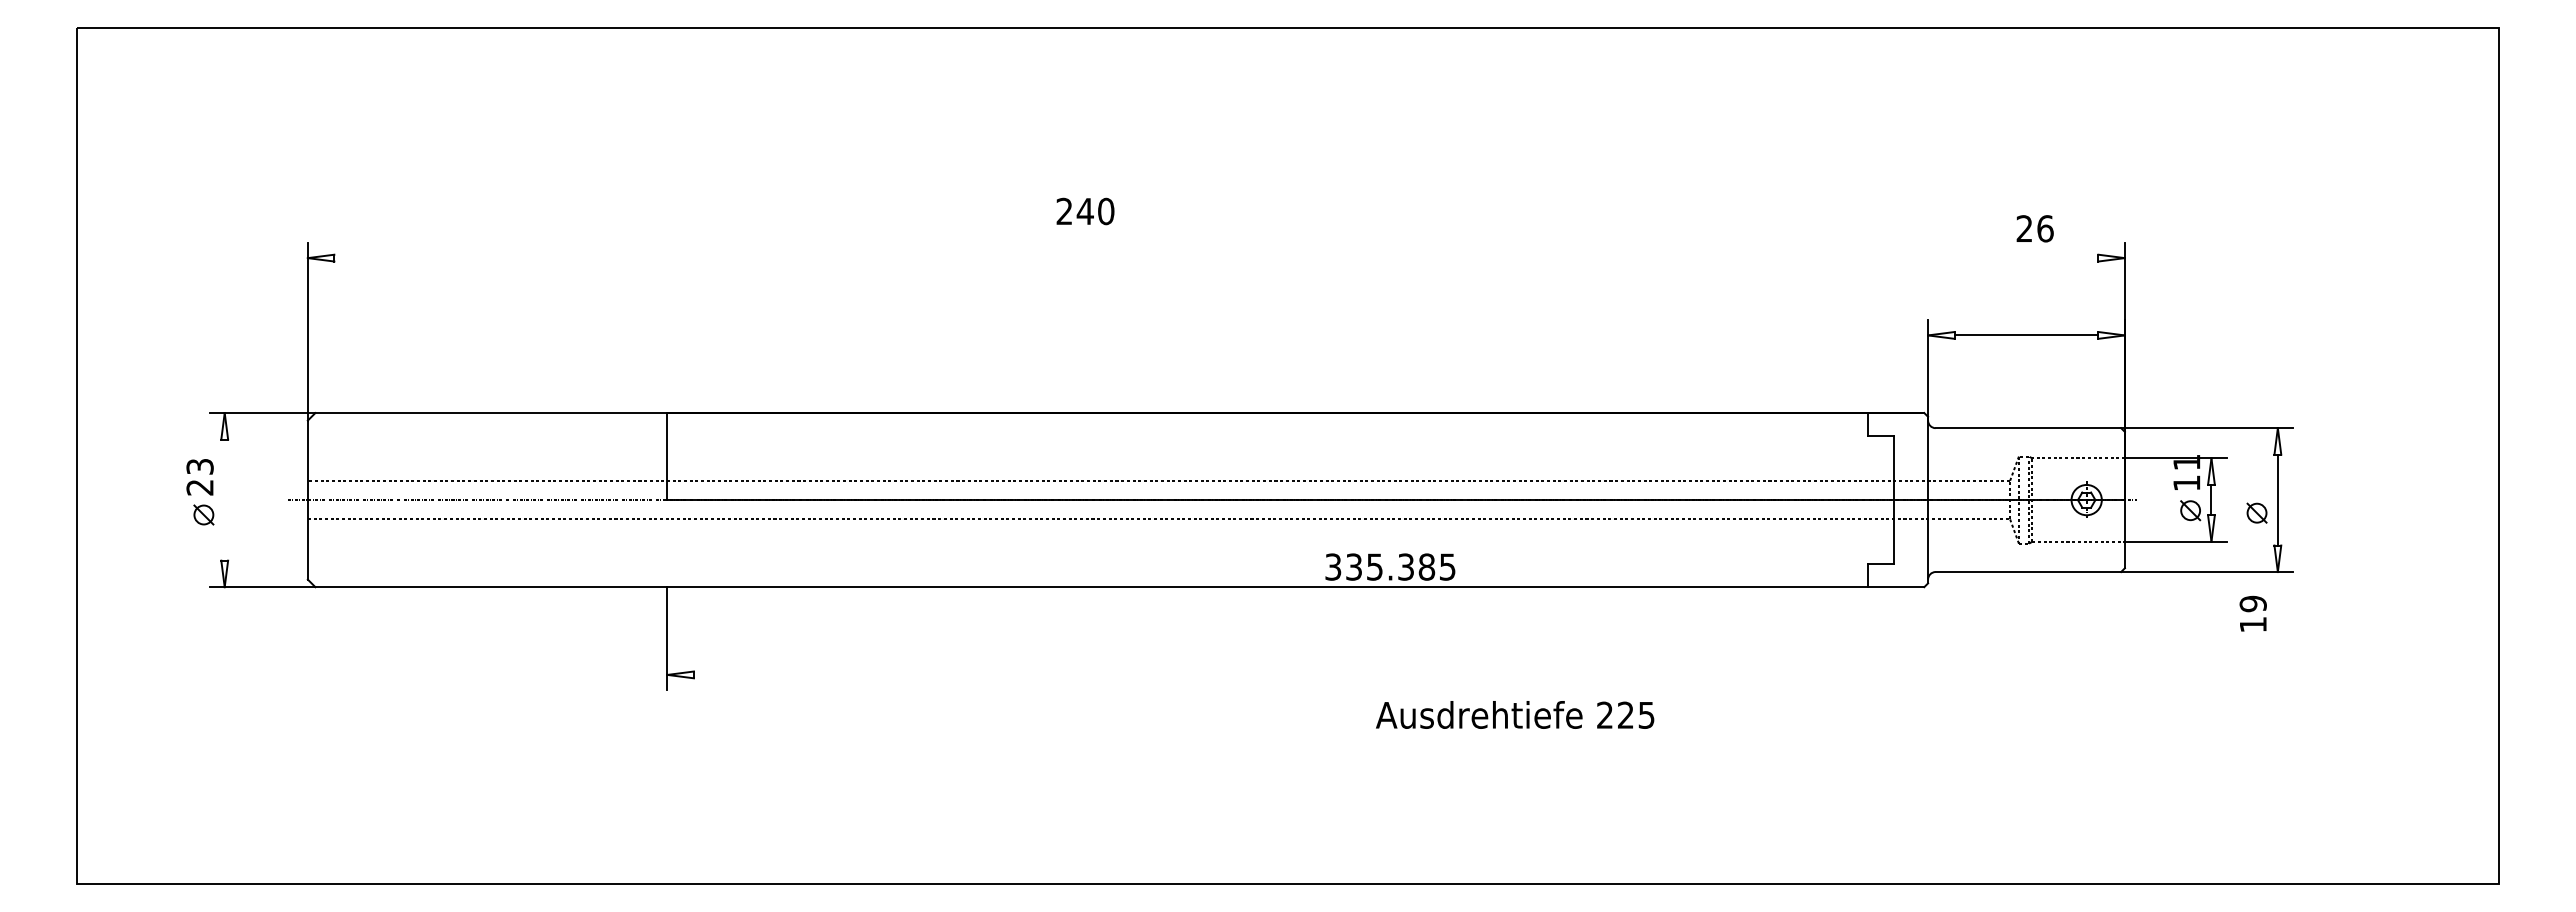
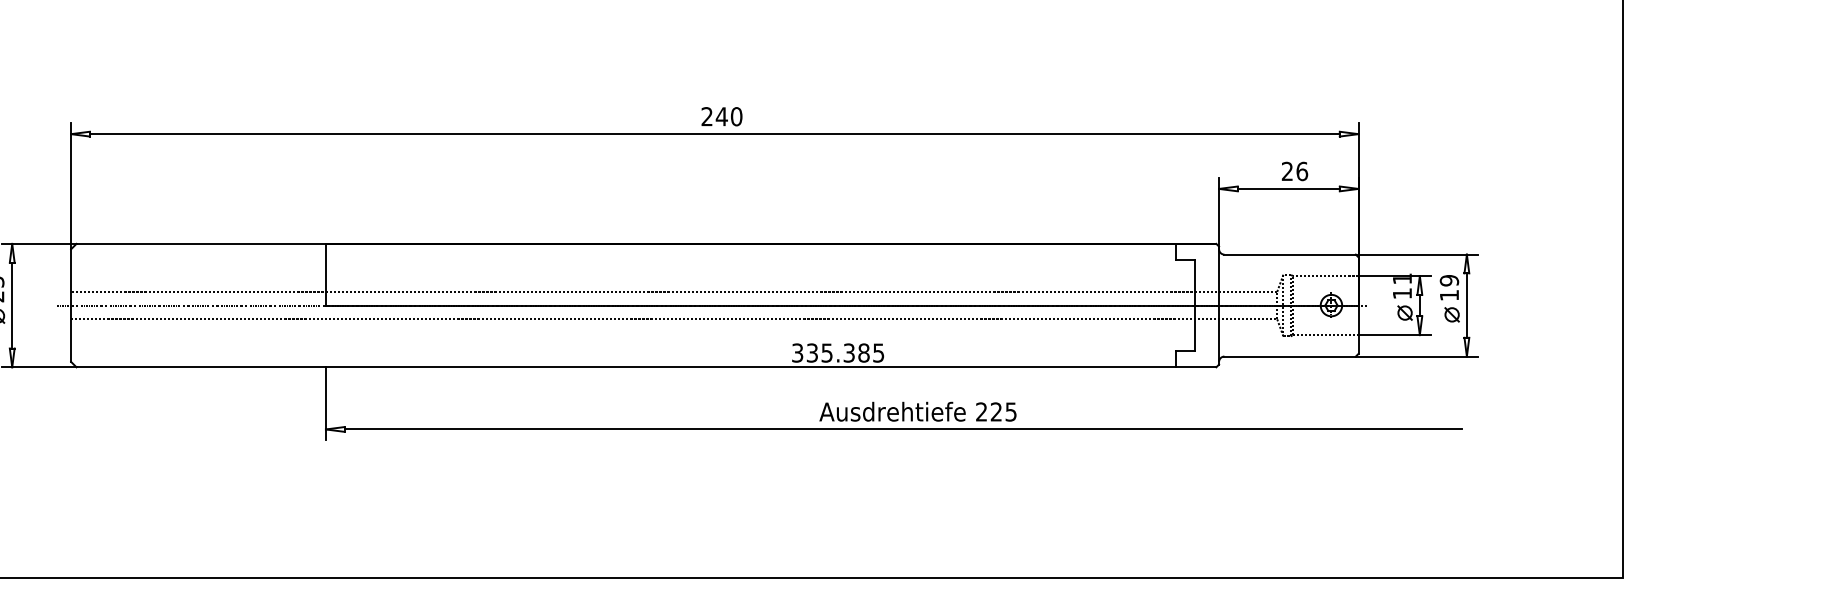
text: (1085, 211) -> (722, 116), moved
text: (2034, 228) -> (1294, 171), moved
line: (1216, 258) -> (714, 134), added
line: (224, 499) -> (12, 305), added
text: (2252, 613) -> (1448, 287), moved
line: (1481, 674) -> (902, 429), added
text: (1515, 714) -> (918, 411), moved

